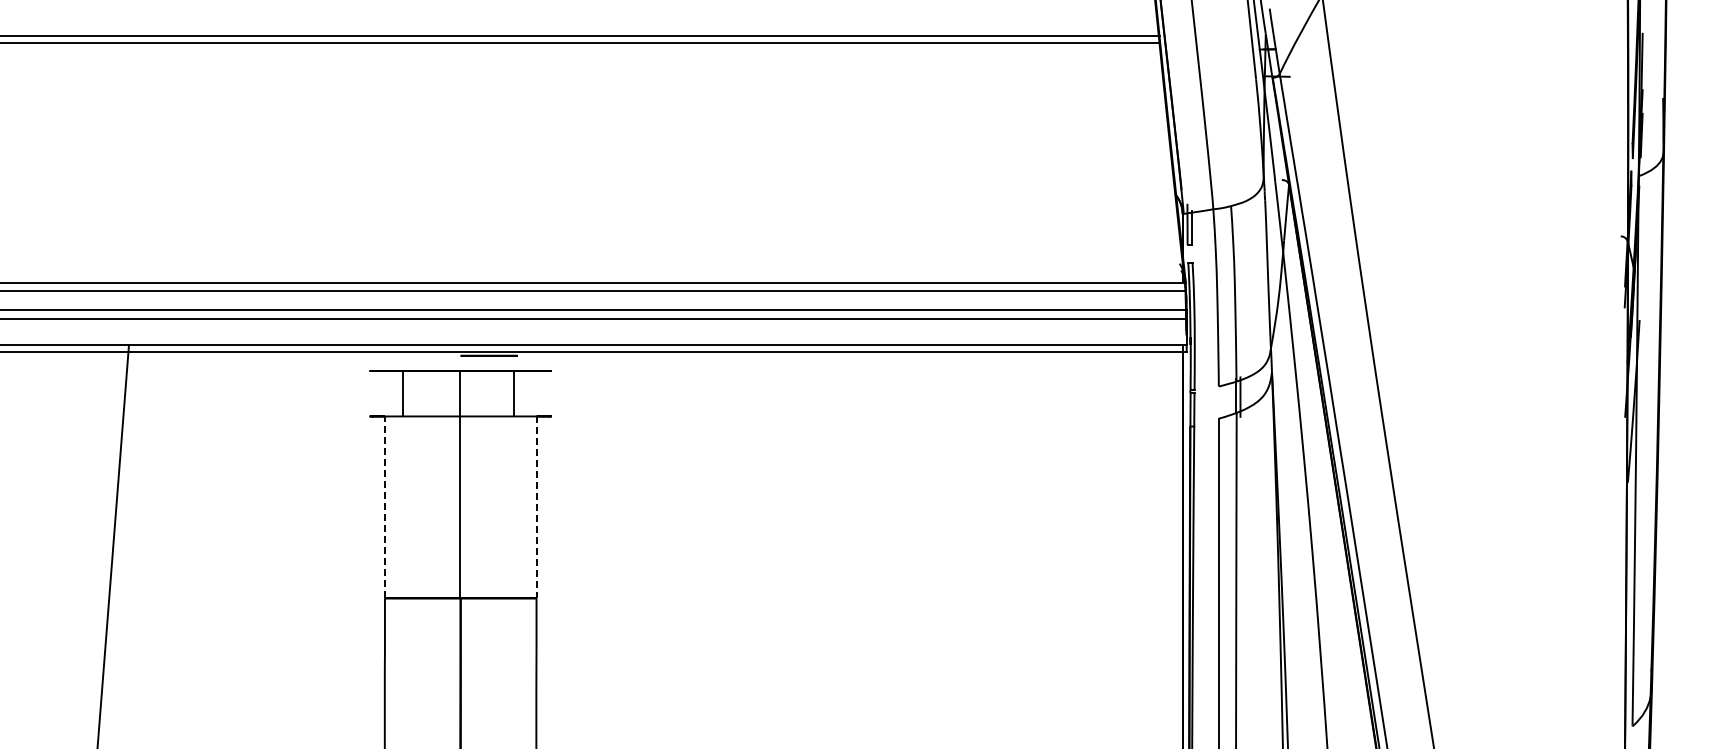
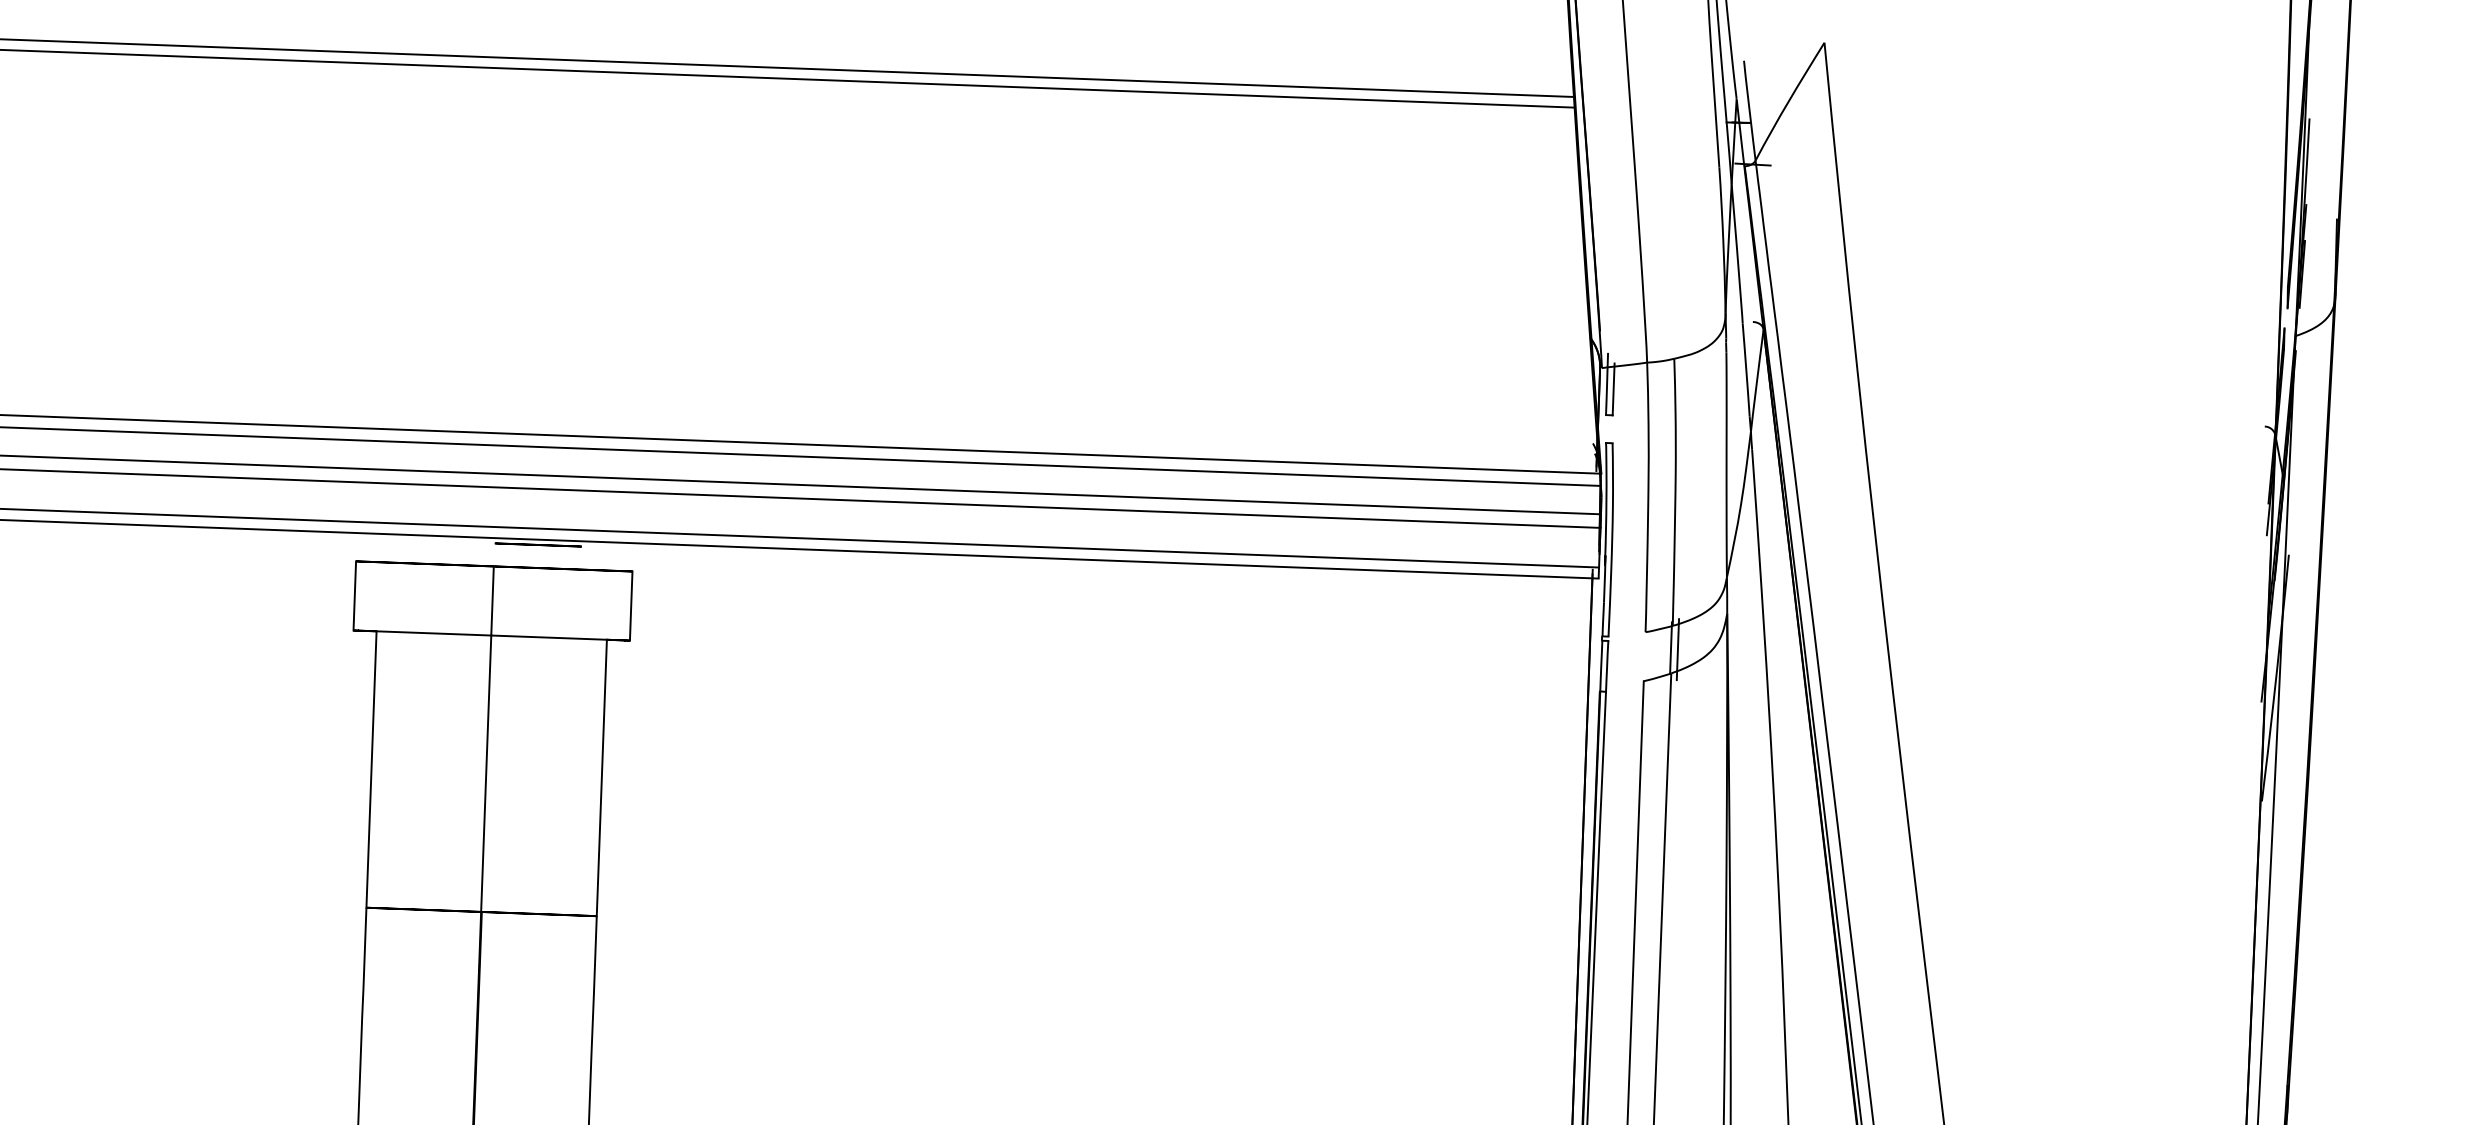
line: (402, 393) -> (354, 595), moved
line: (513, 393) -> (630, 605), moved
line: (384, 507) -> (370, 769), dashed -> solid
line: (536, 507) -> (601, 778), dashed -> solid

